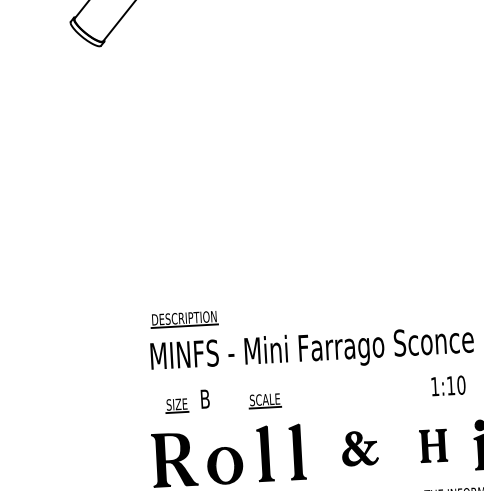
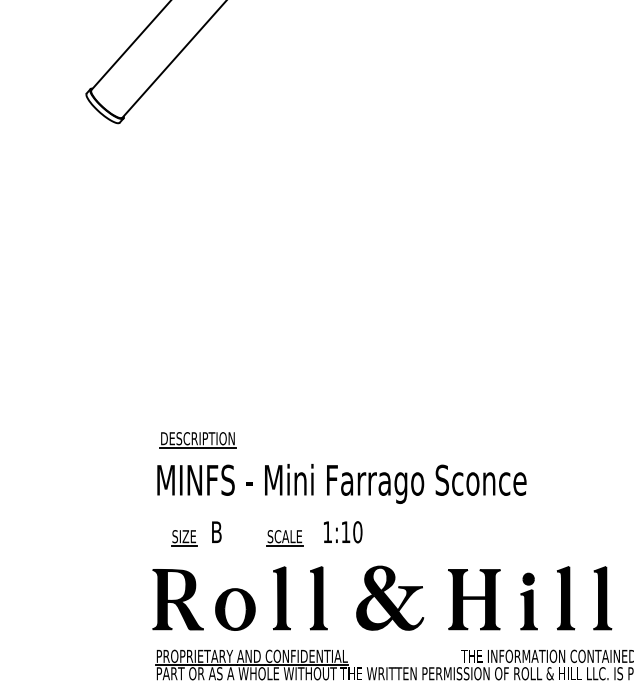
text: (448, 386) -> (343, 532), moved
part: (433, 445) -> (474, 599), size x1.67
part: (360, 447) -> (390, 597), size x1.67

